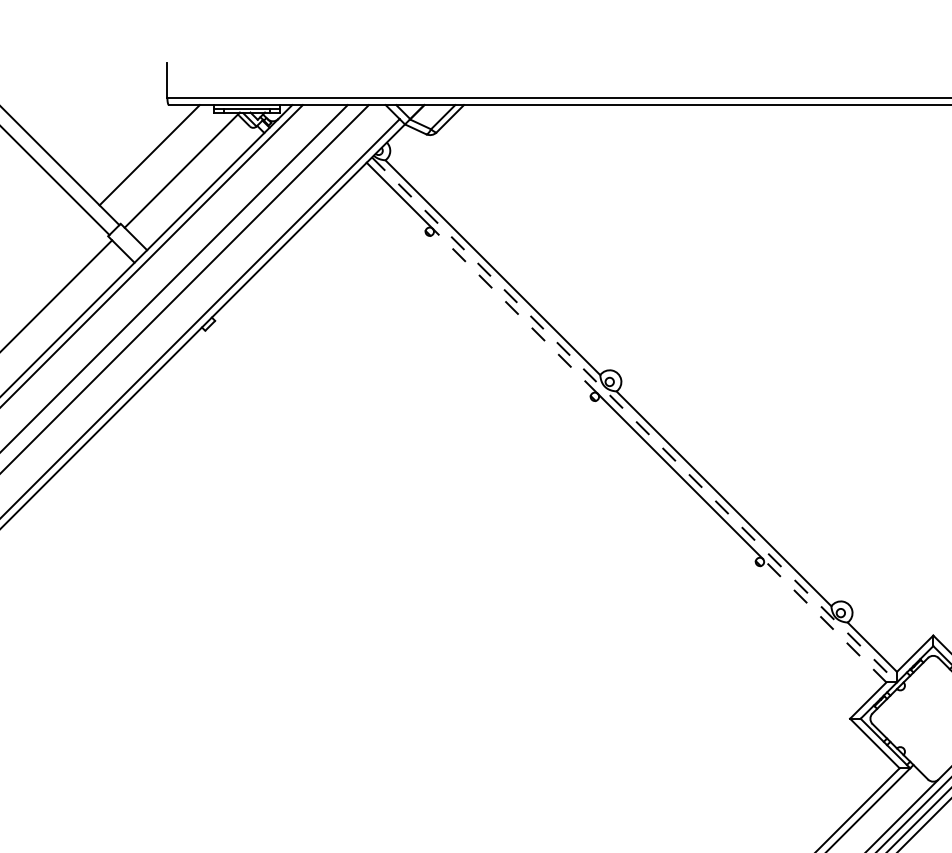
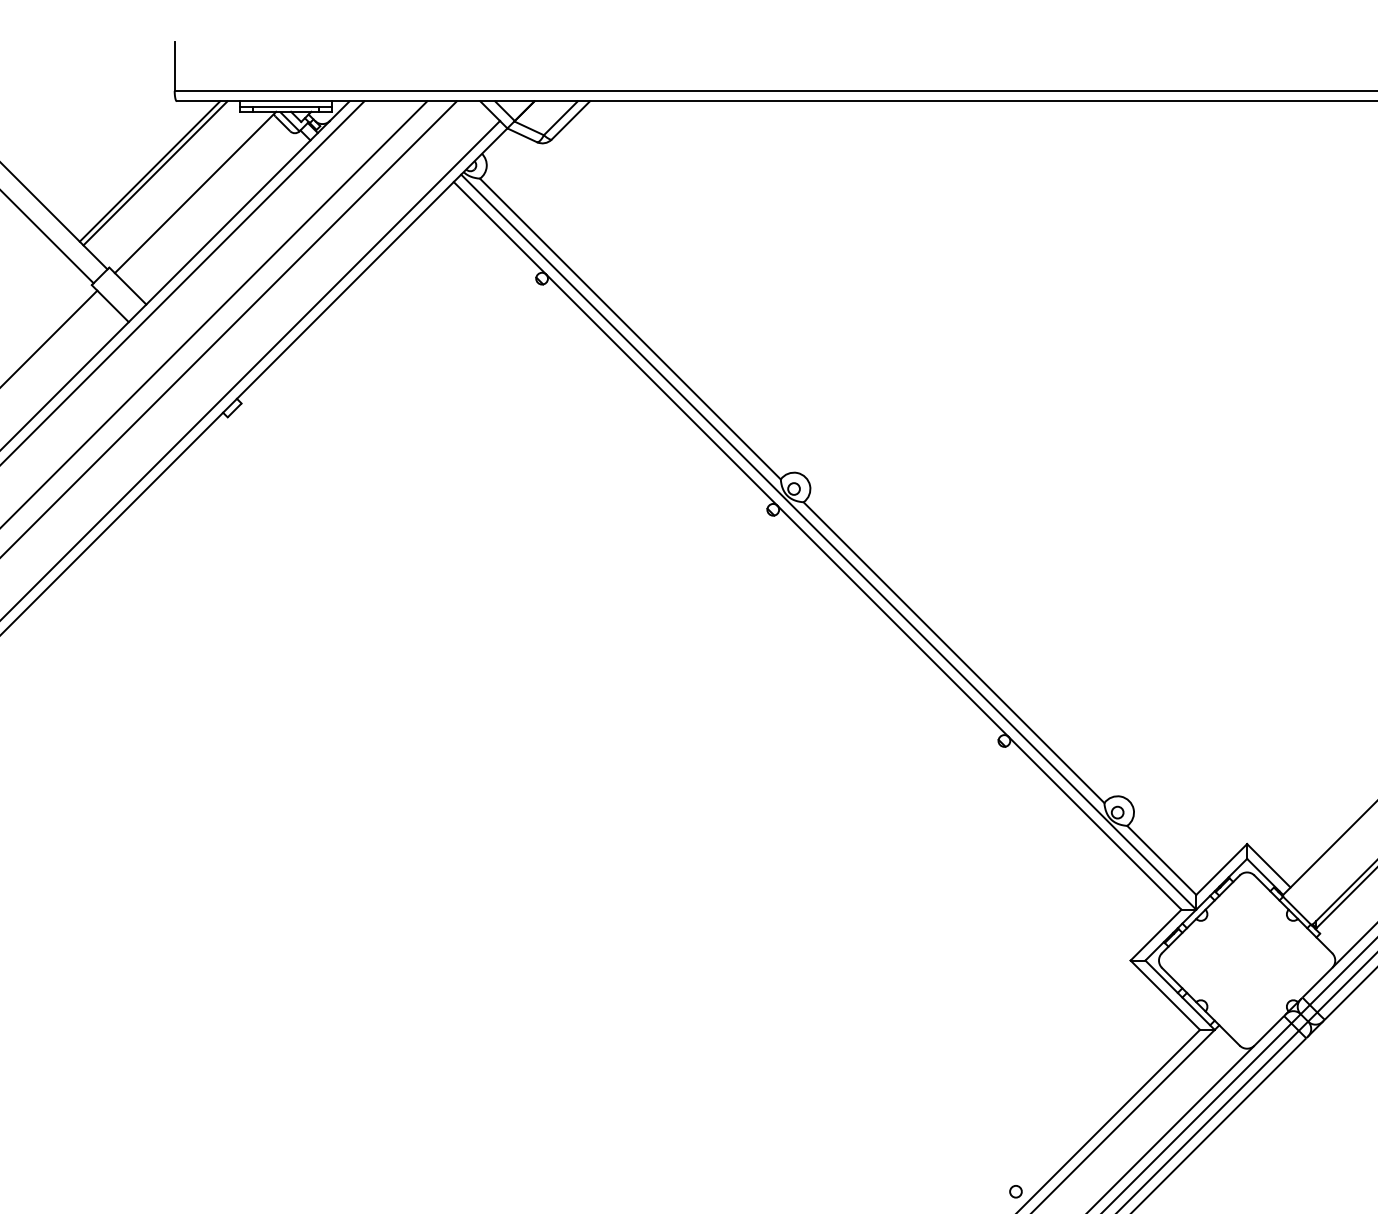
line: (153, 156) -> (155, 173), added
line: (515, 310) -> (661, 389), dashed -> solid
line: (634, 420) -> (828, 542), dashed -> solid
line: (824, 620) -> (1094, 822), dashed -> solid

